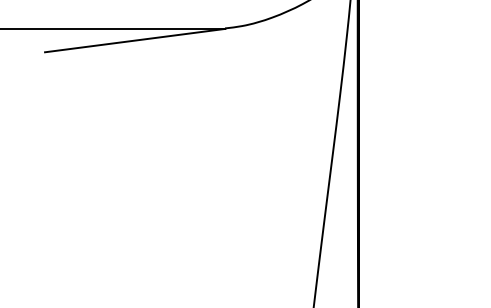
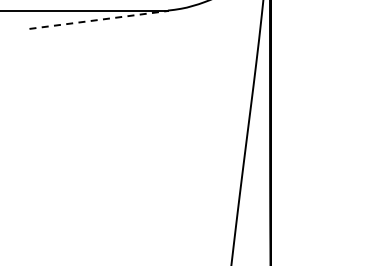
line: (134, 40) -> (98, 19), solid -> dashed

